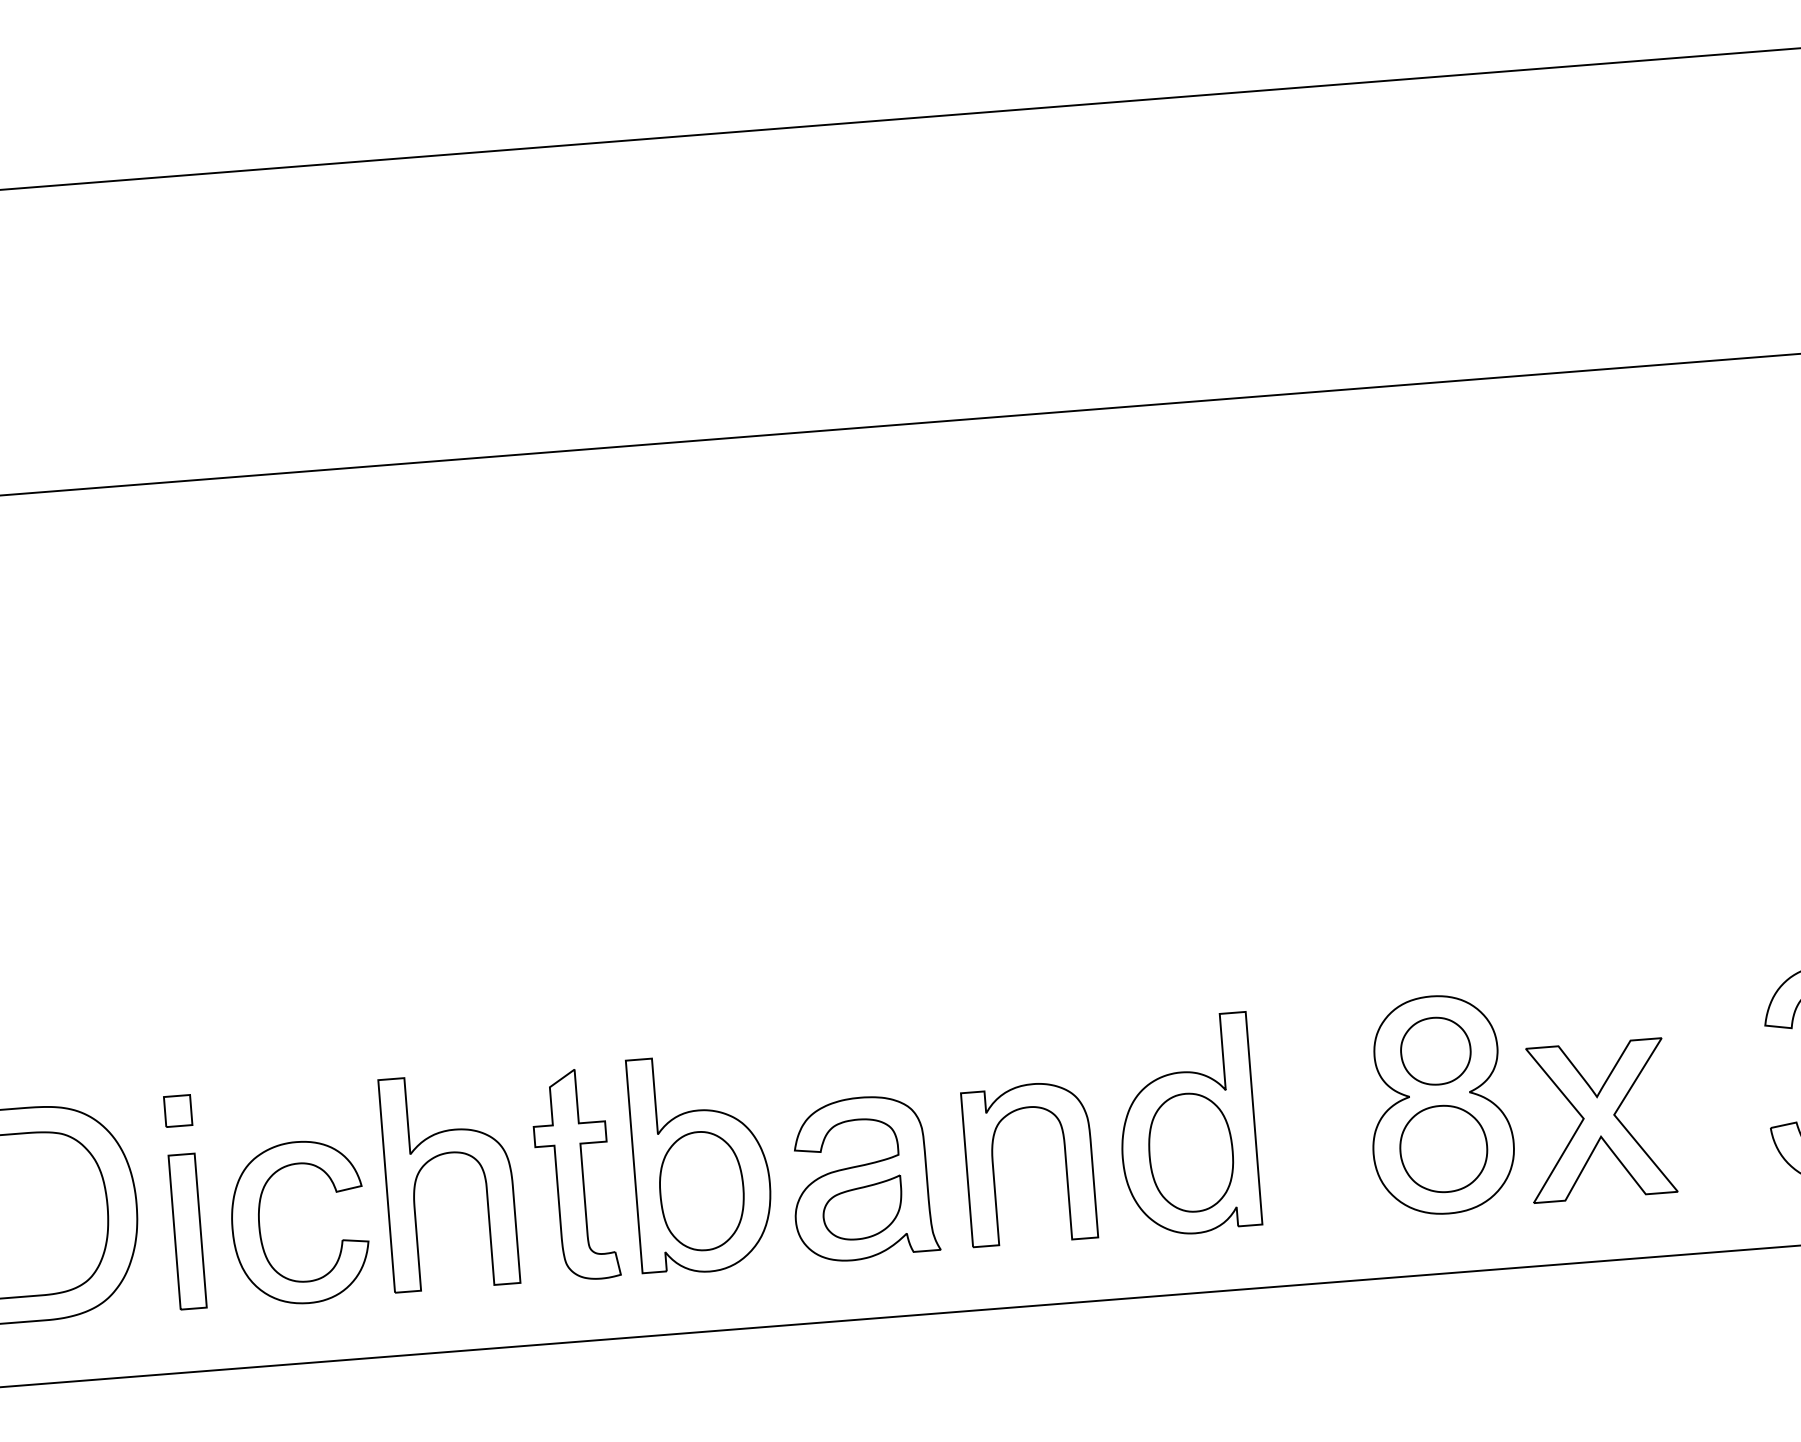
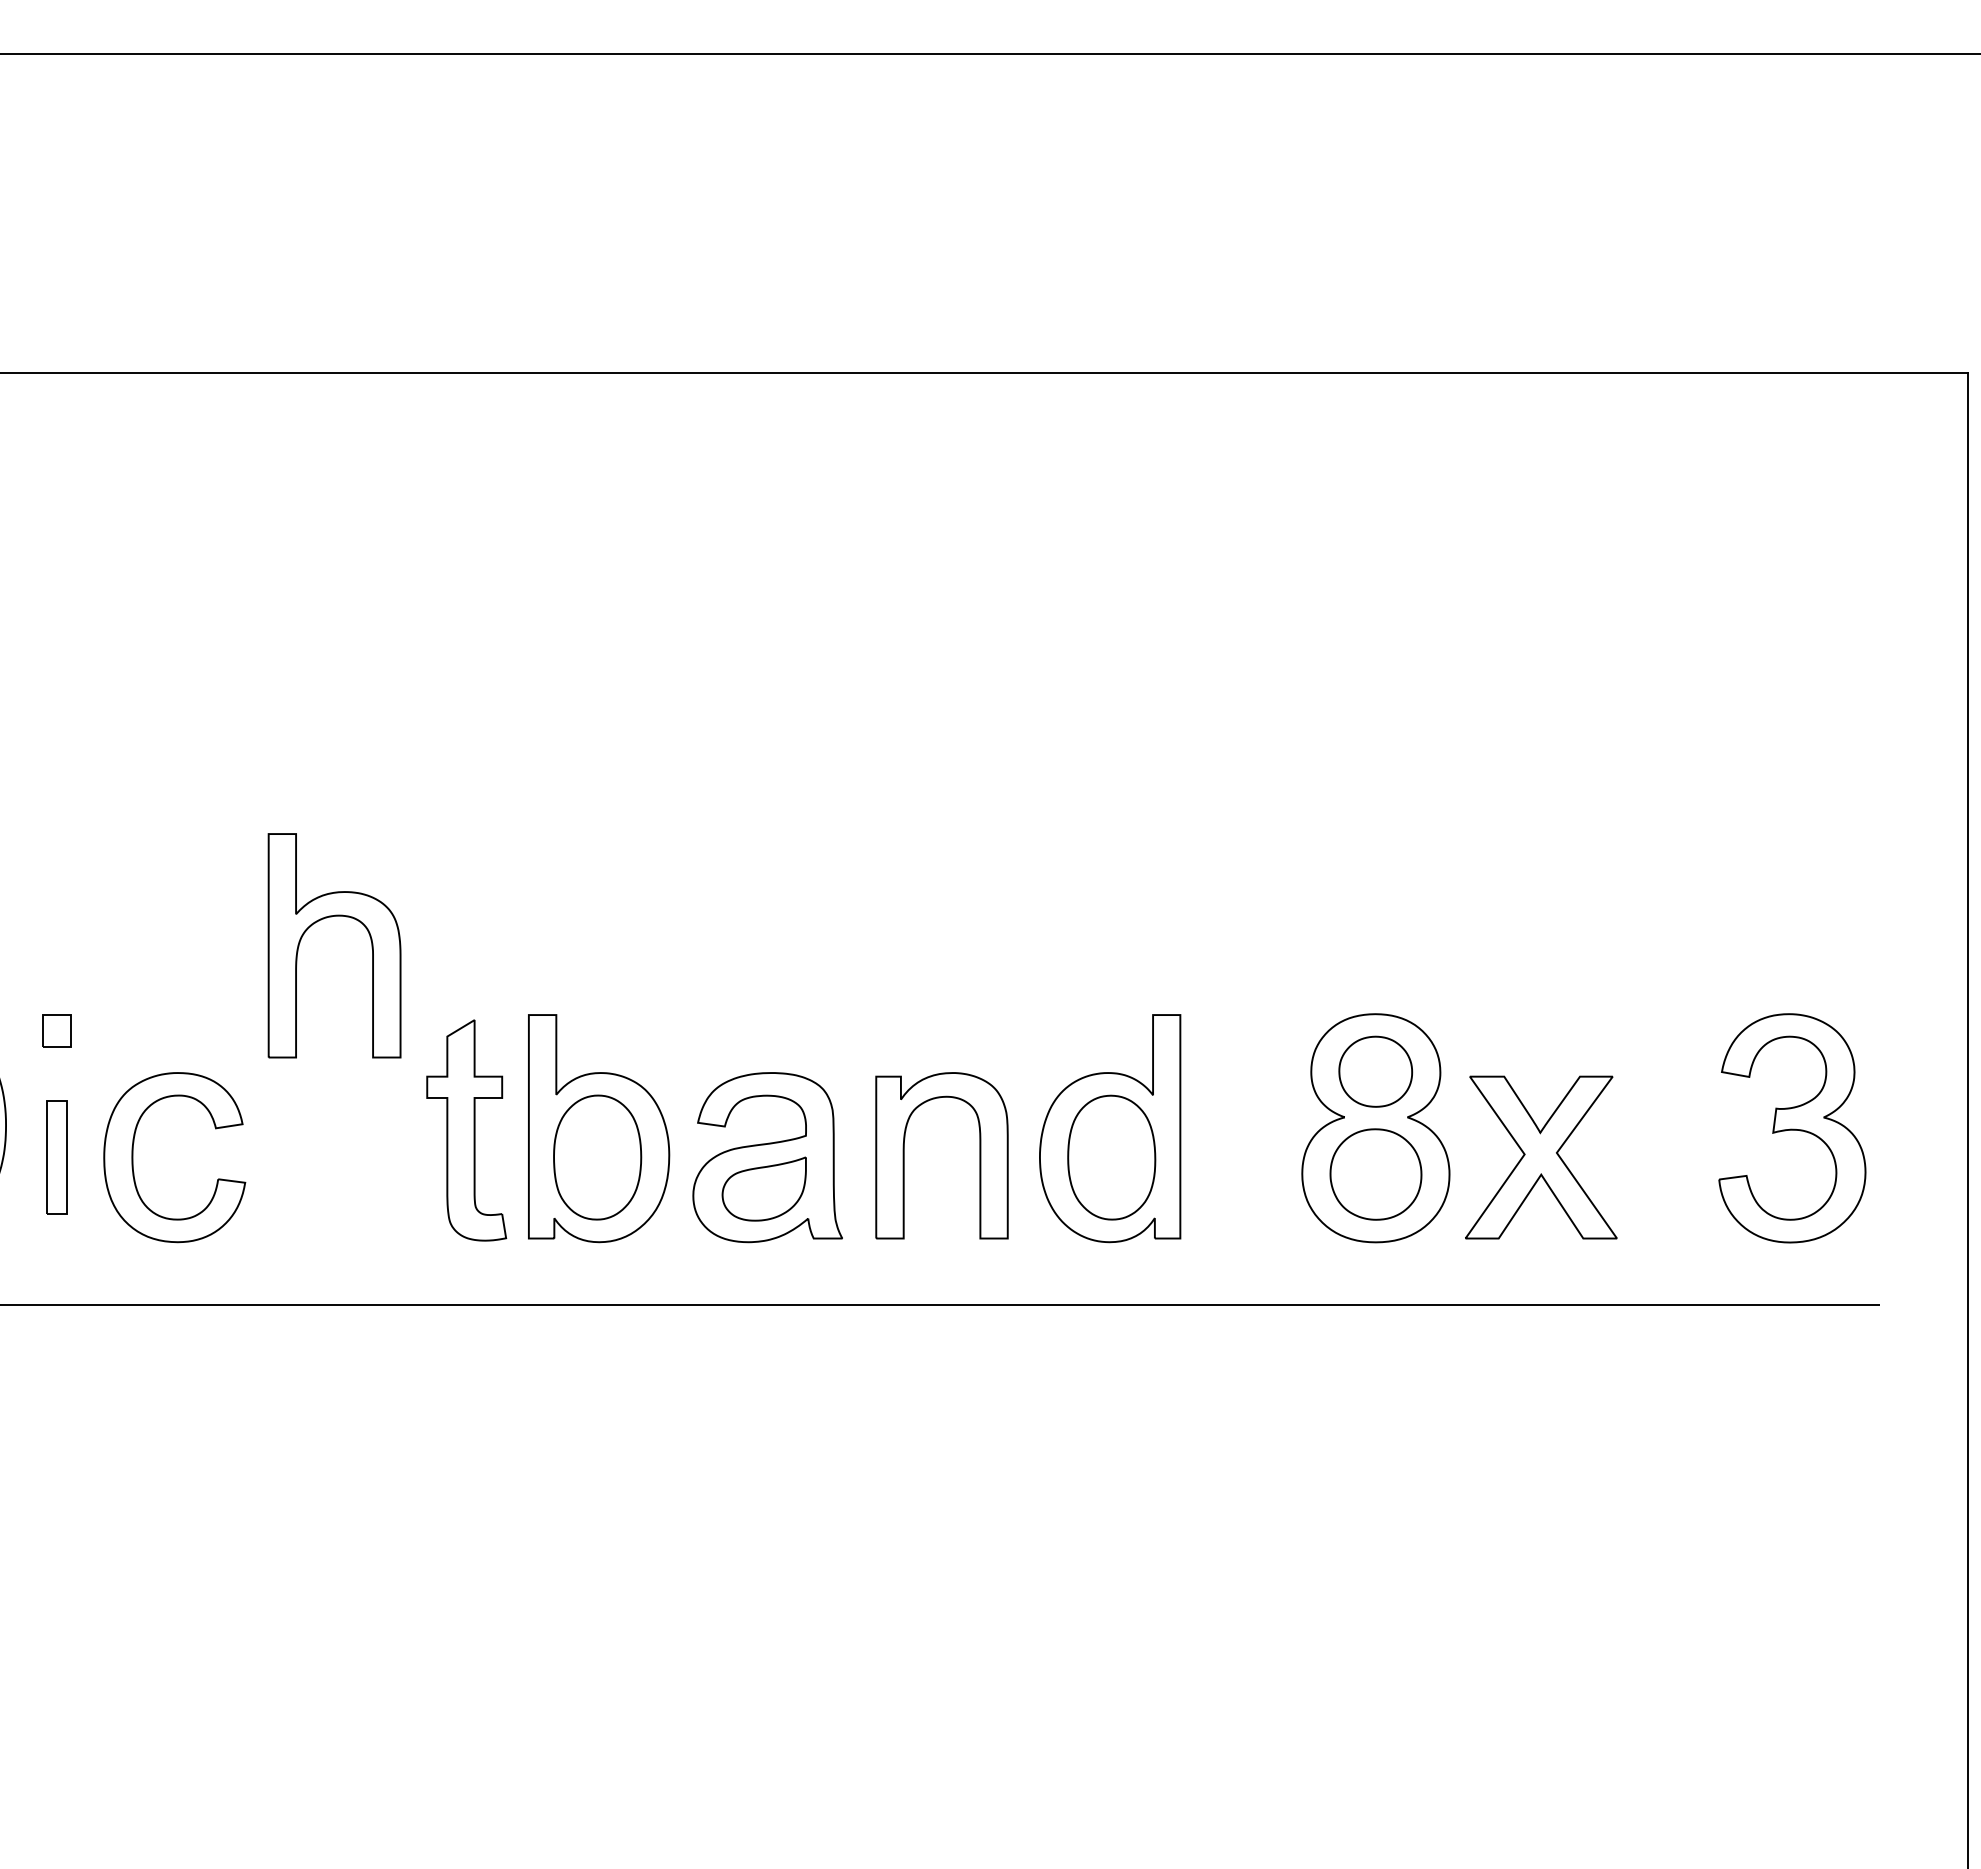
part: (444, 1154) -> (331, 917), moved
part: (187, 1231) -> (56, 1157), size x0.7

